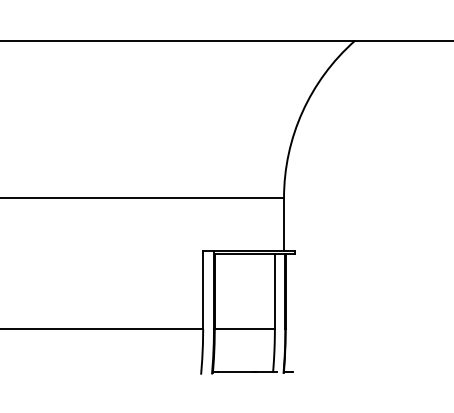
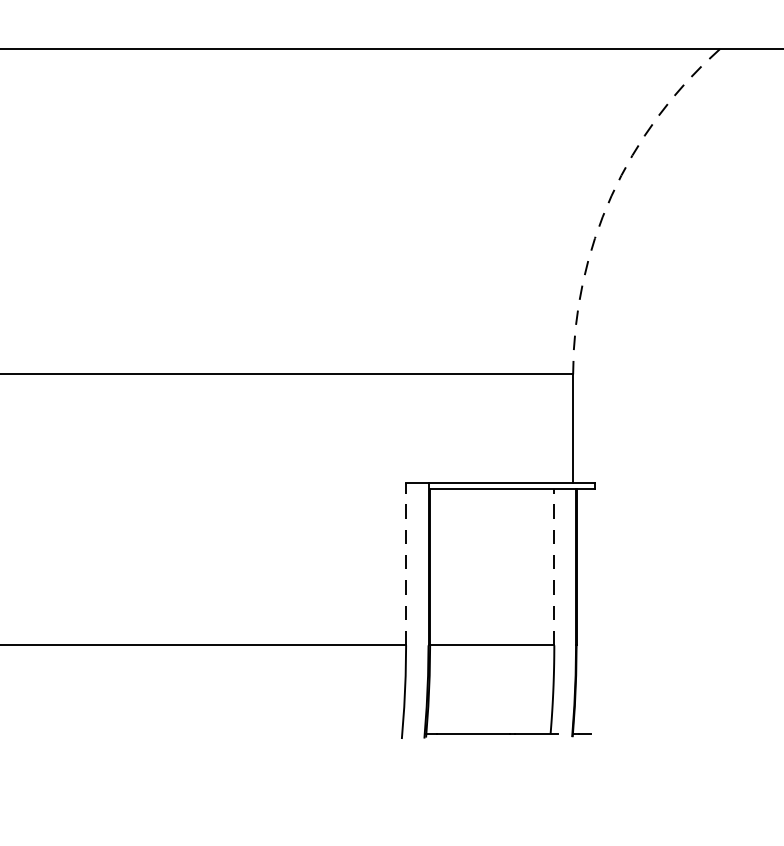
arc: (302, 111) -> (611, 195), solid -> dashed
line: (203, 289) -> (406, 563), solid -> dashed
line: (274, 291) -> (553, 567), solid -> dashed

